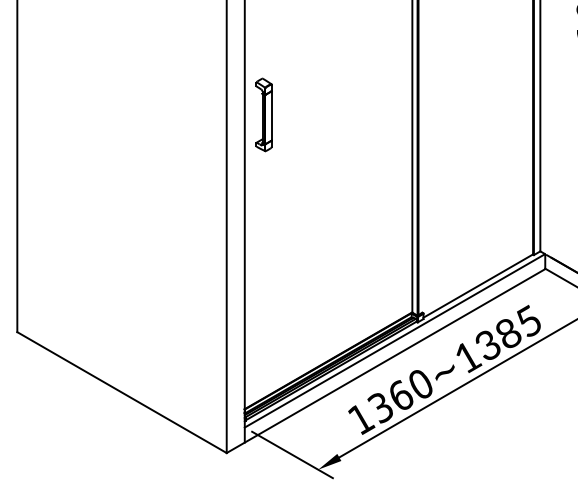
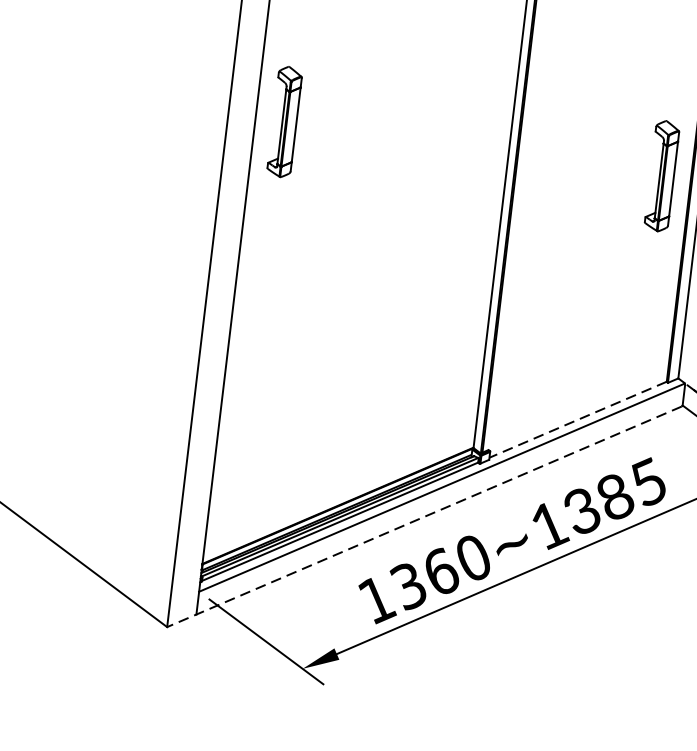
part: (513, 120) -> (661, 175), added
line: (477, 286) -> (576, 420), solid -> dashed
line: (385, 361) -> (424, 517), solid -> dashed

